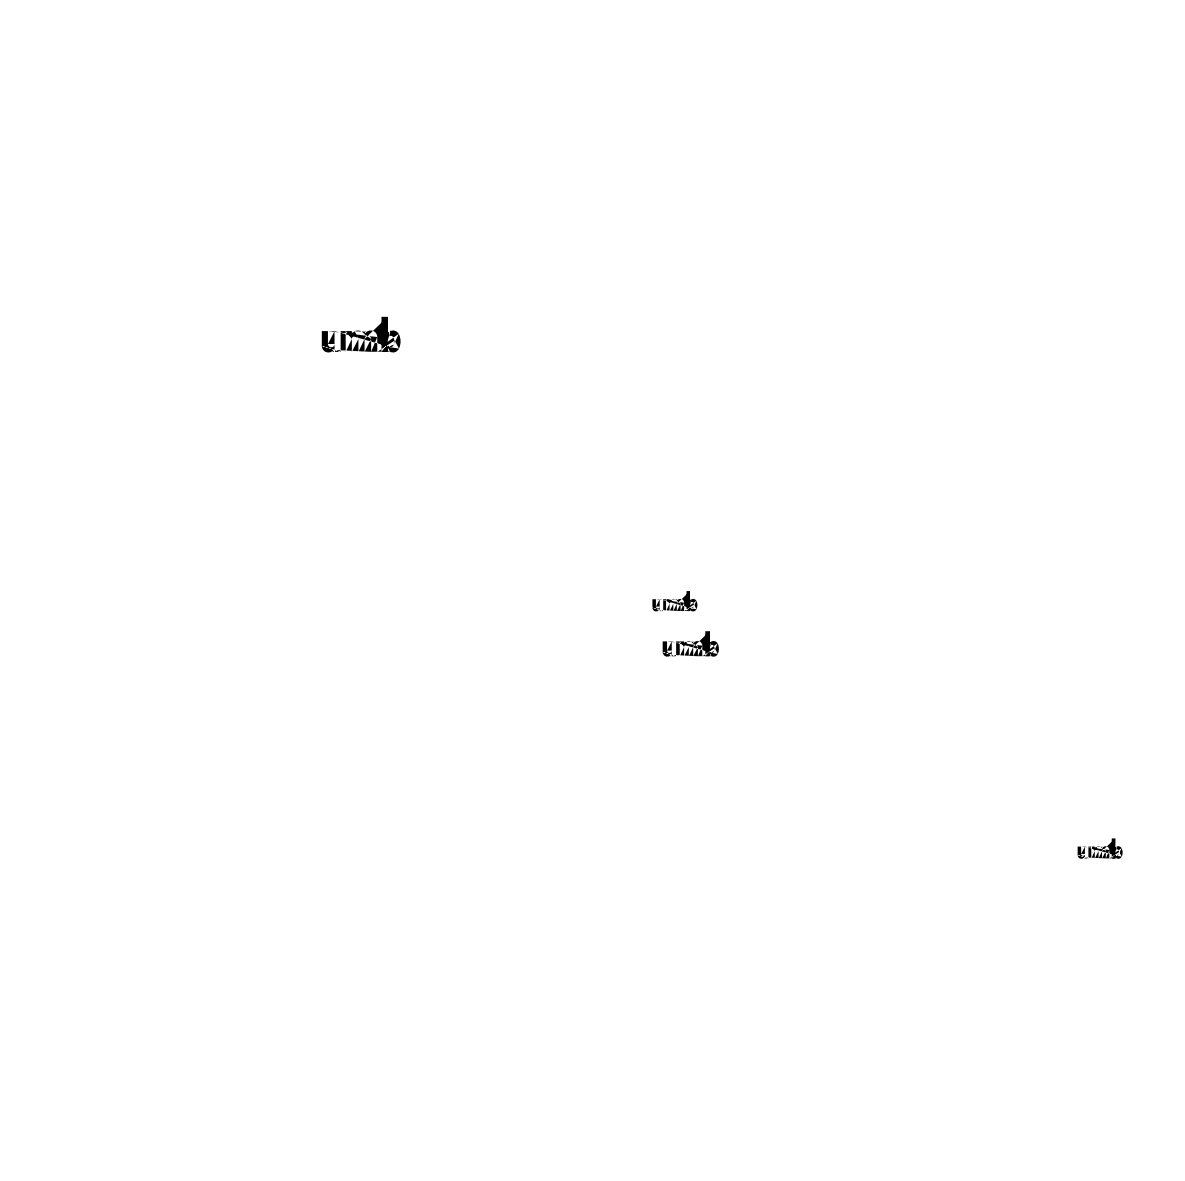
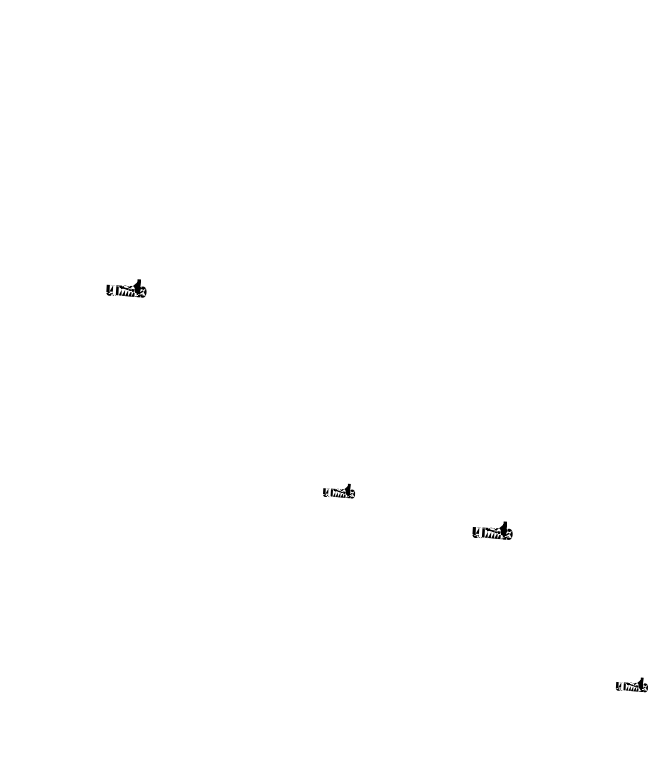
part: (361, 334) -> (126, 287), size x0.71
part: (690, 643) -> (492, 529), moved

